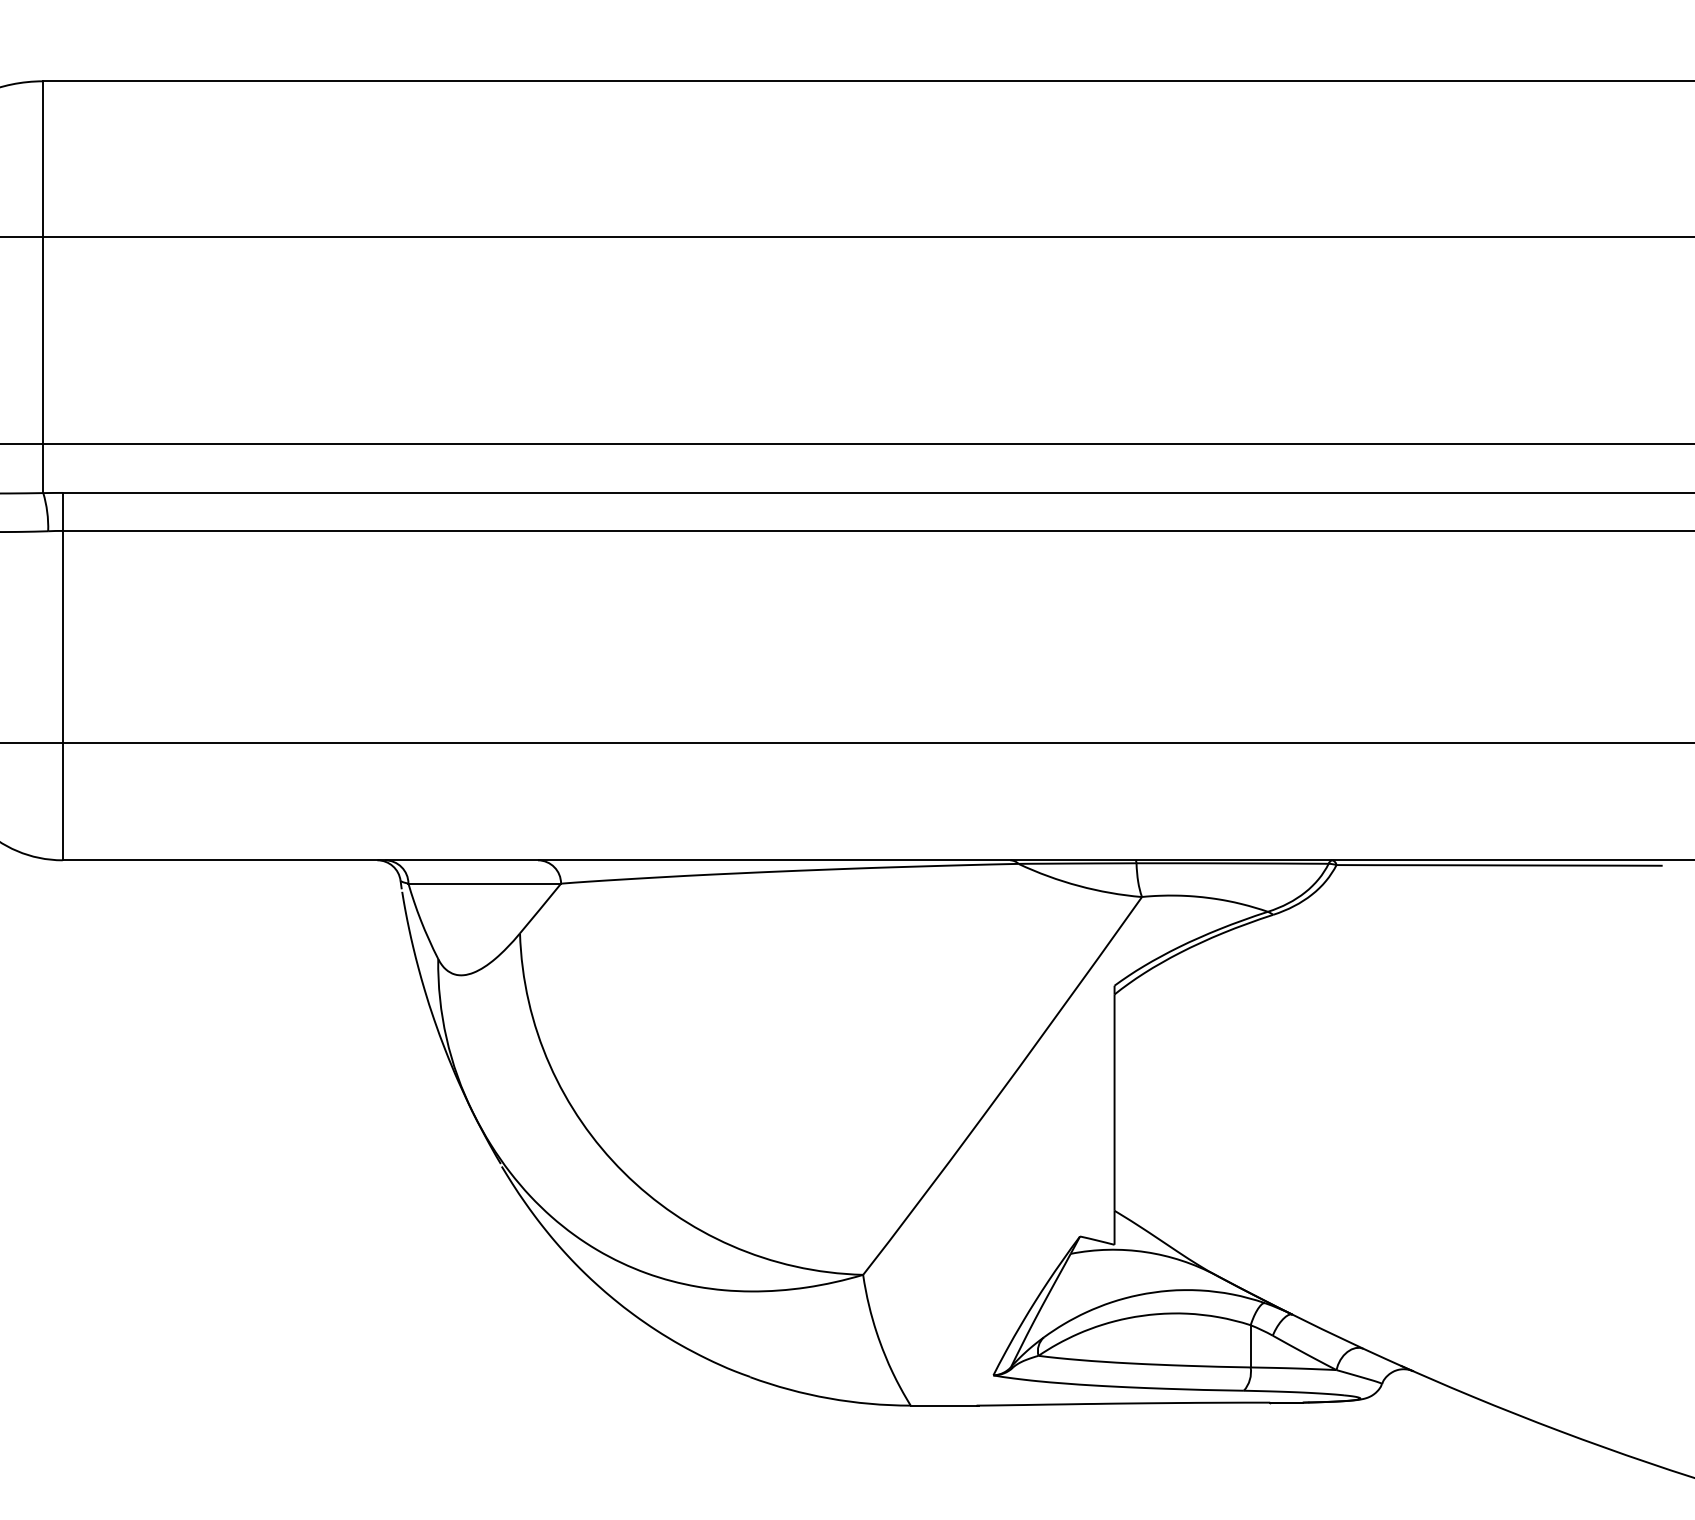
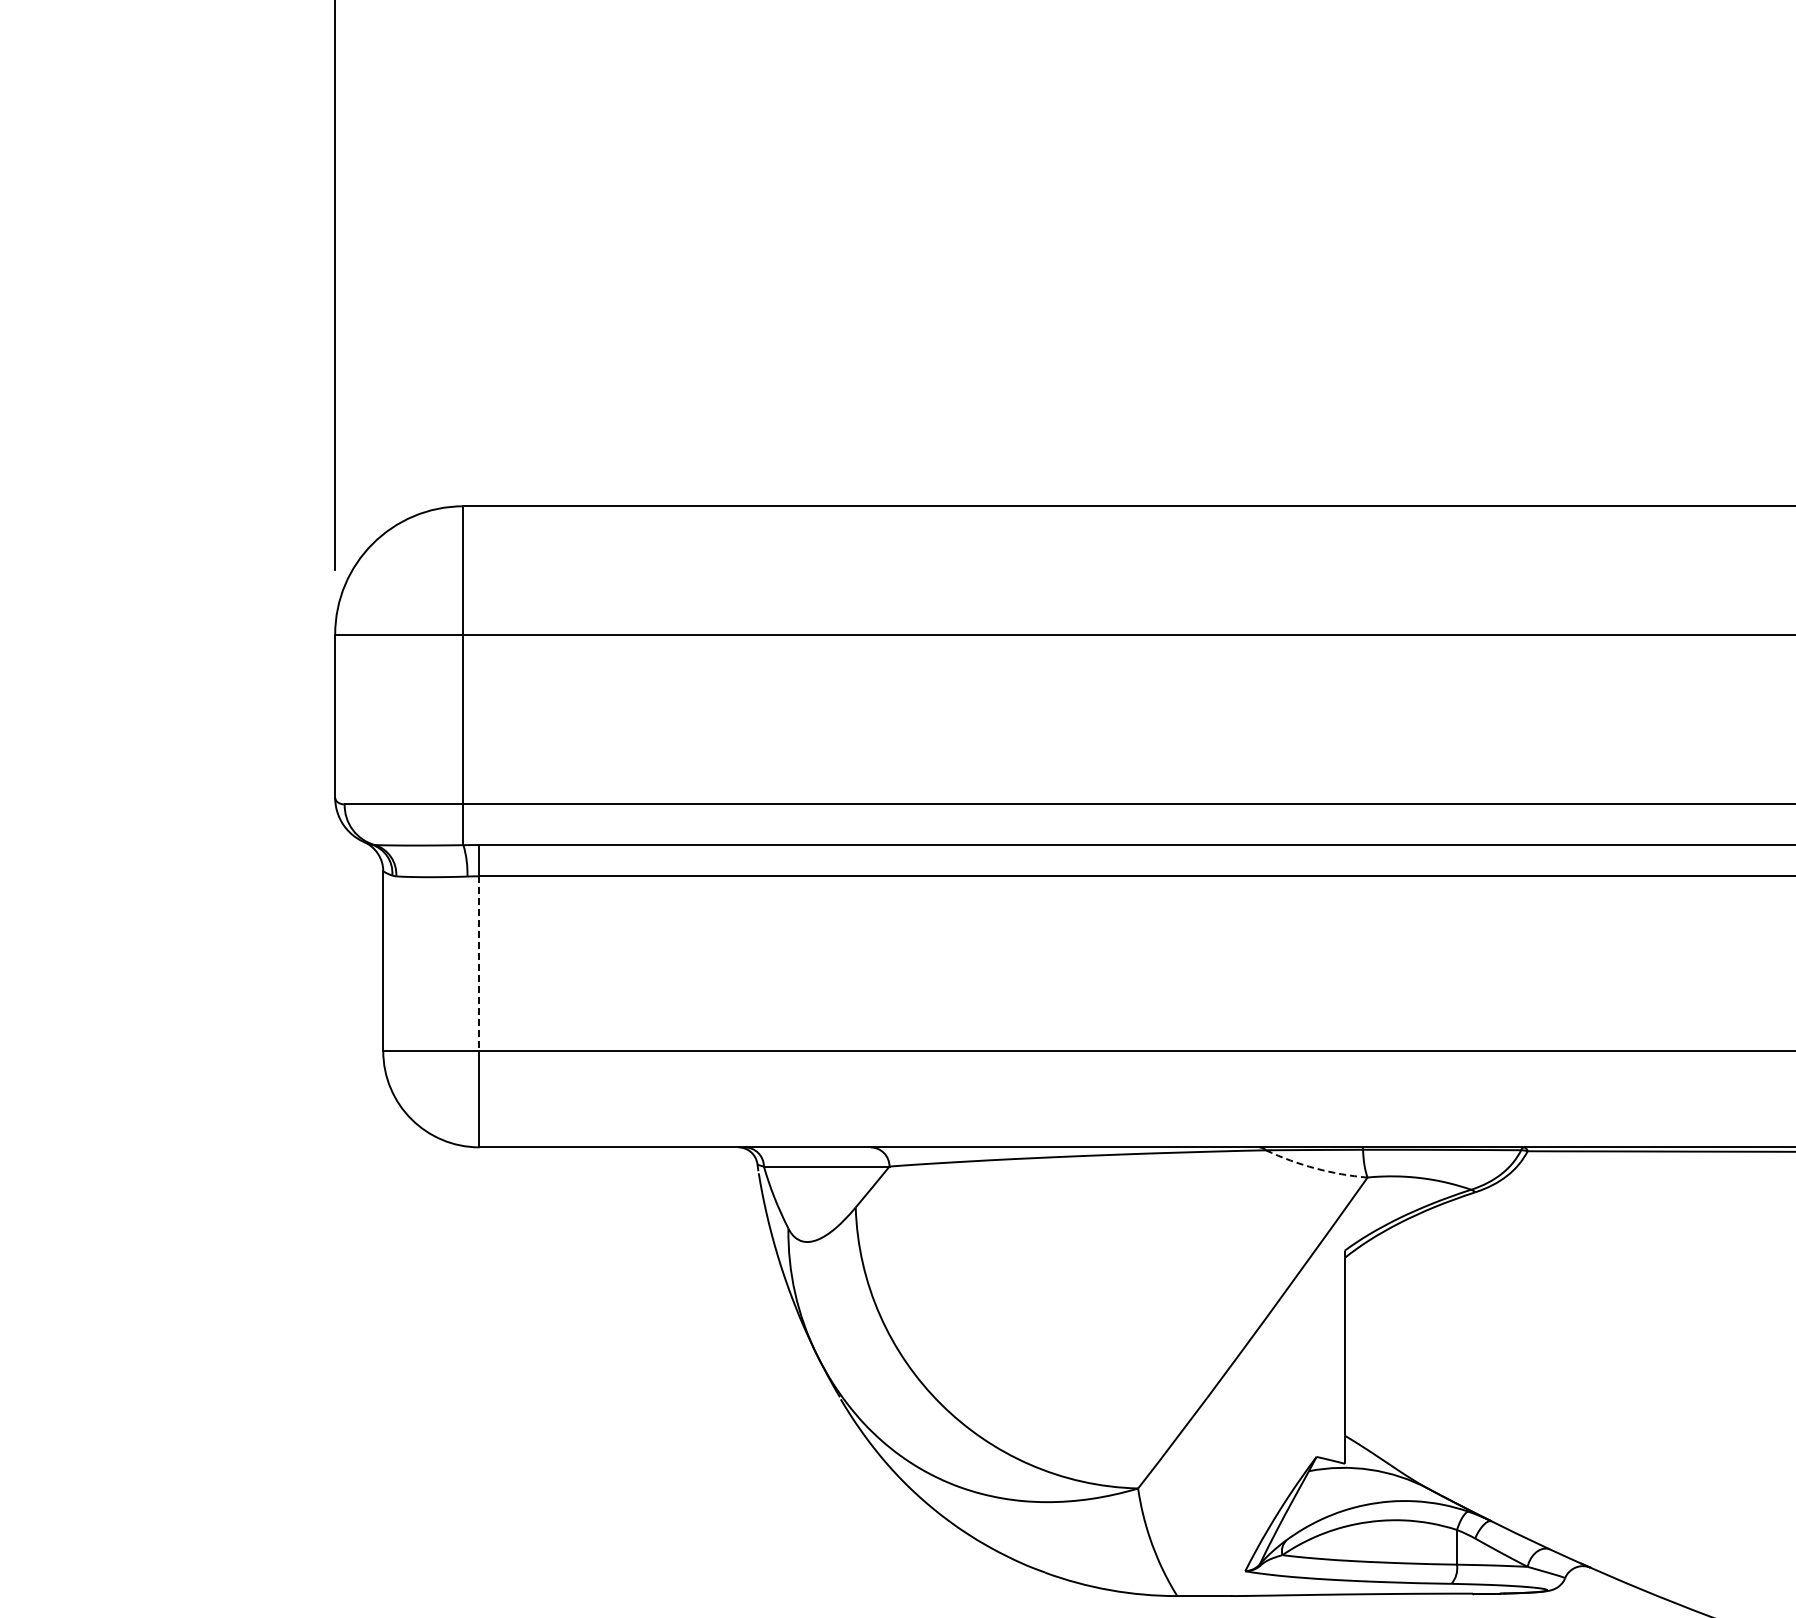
line: (62, 638) -> (479, 964), solid -> dashed
arc: (1078, 886) -> (1315, 1168), solid -> dashed

